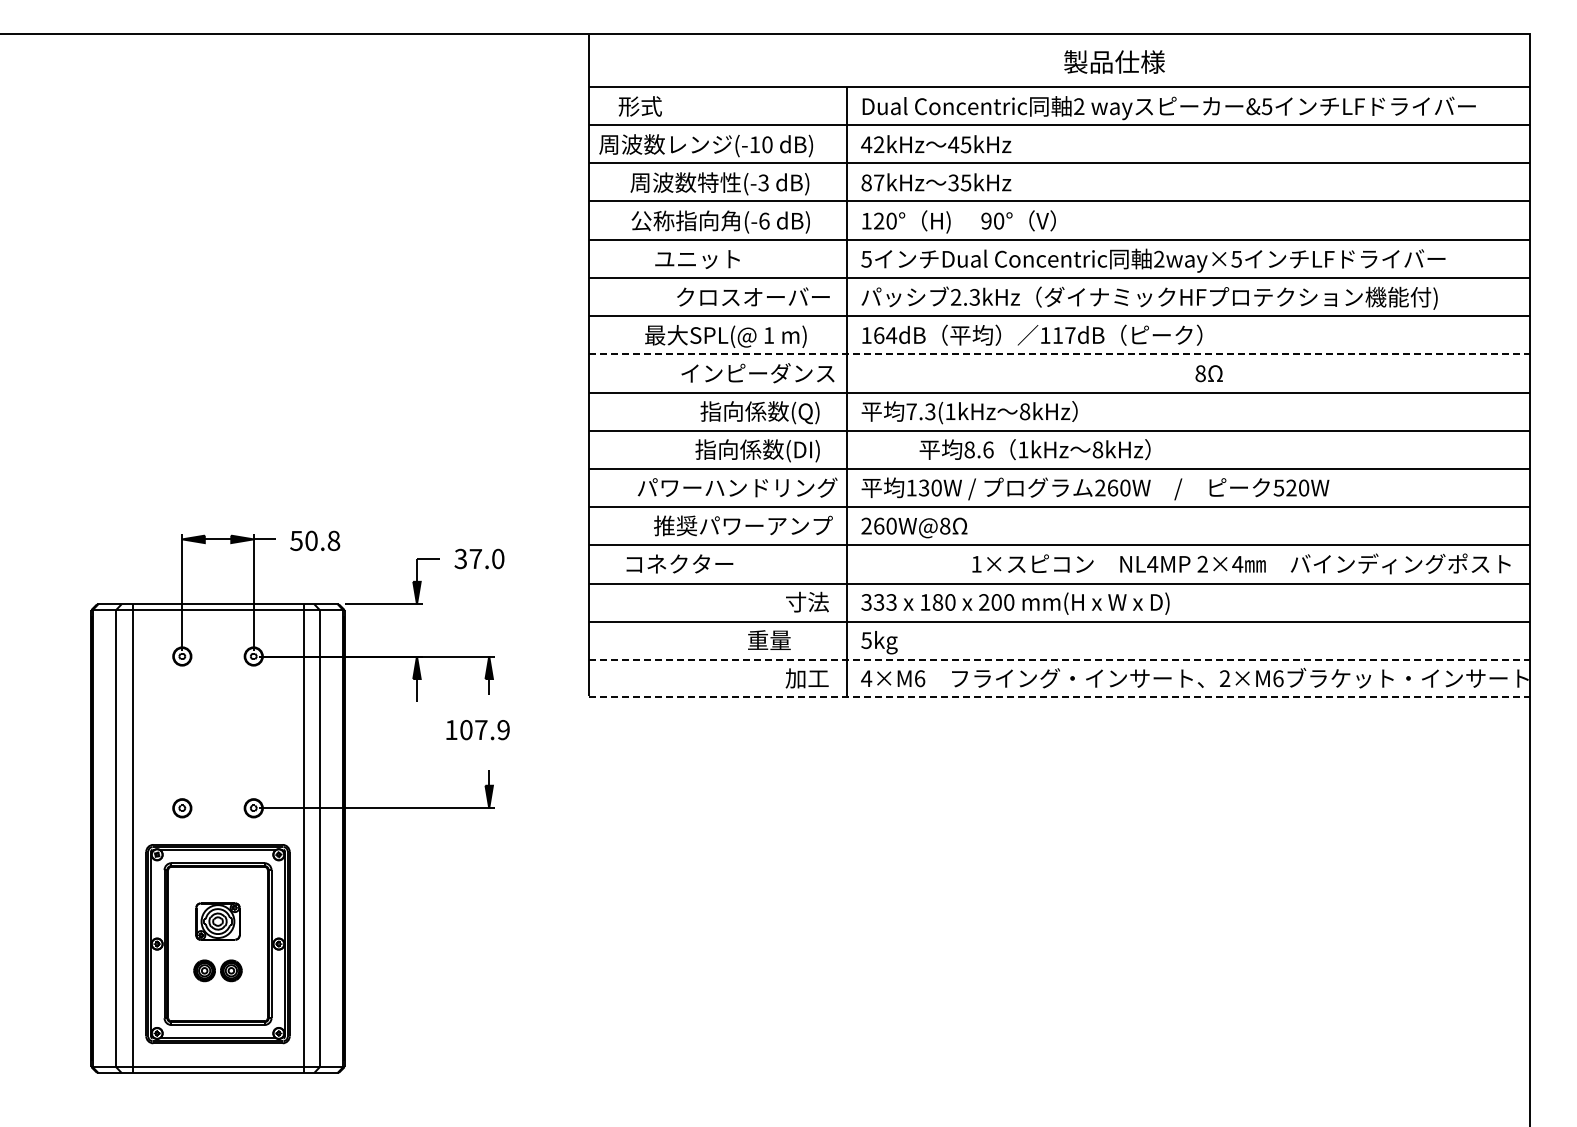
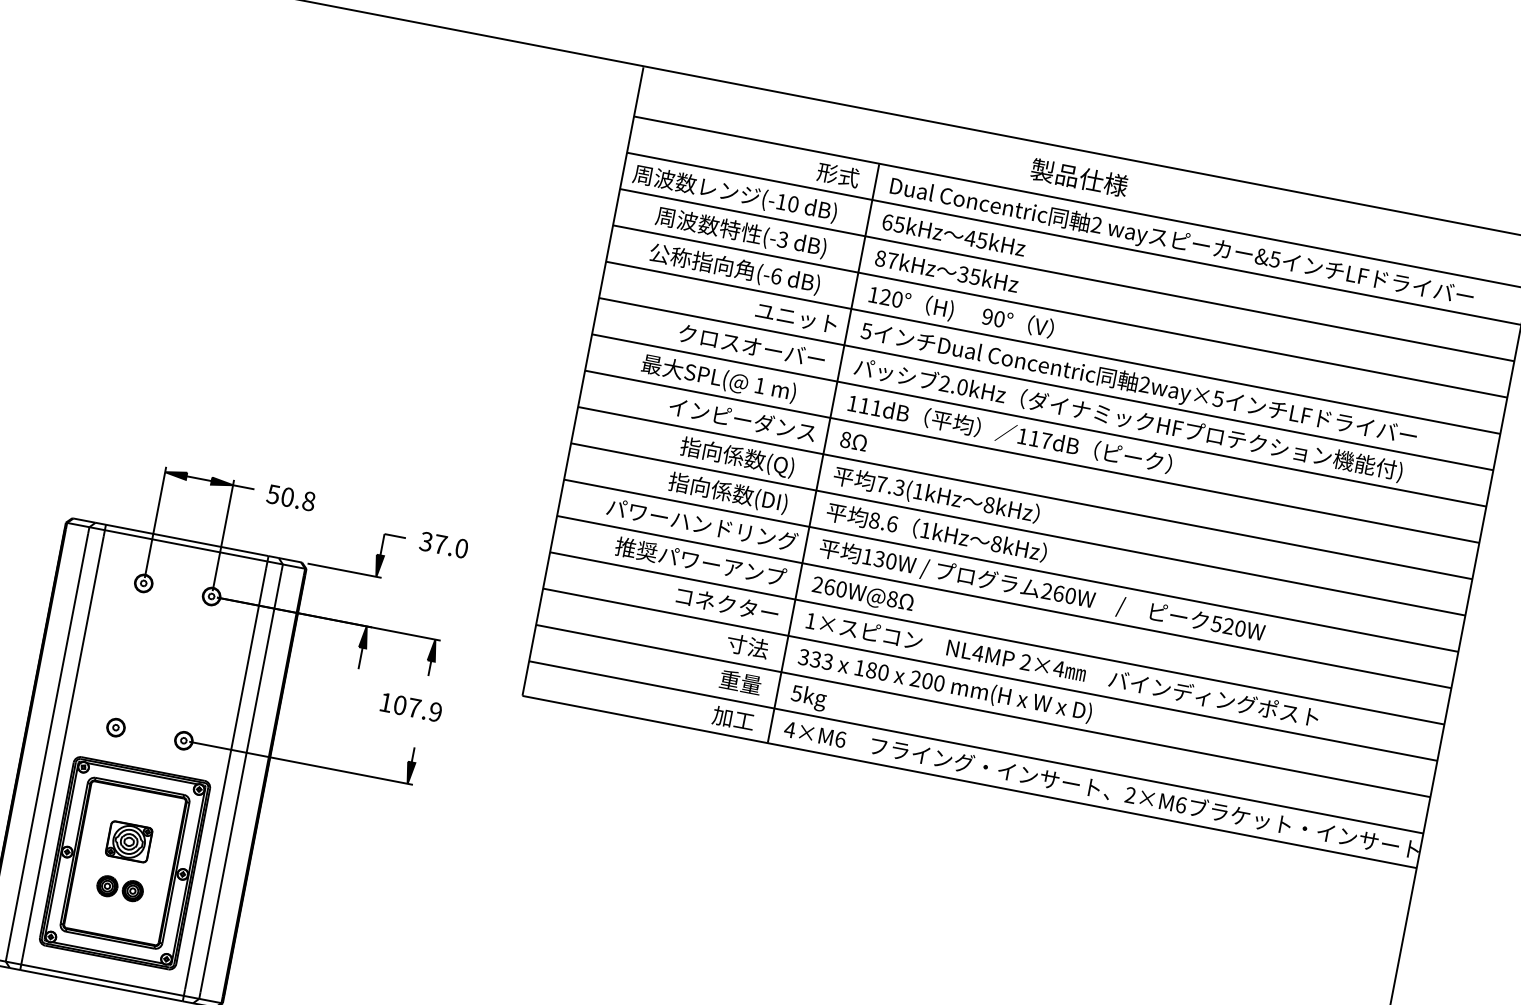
text: (1114, 61) -> (1079, 177), moved
text: (639, 106) -> (837, 175), moved
text: (872, 144) -> (893, 223), 42kHz -> 65kHz
text: (697, 259) -> (796, 317), moved
text: (974, 297) -> (962, 387), 2.3kHz -> 2.0kHz
text: (885, 335) -> (870, 407), 164dB -> 111dB
line: (1059, 354) -> (1032, 457), dashed -> solid
text: (1208, 373) -> (853, 441), moved
text: (1034, 449) -> (936, 532), moved
text: (679, 563) -> (727, 604), moved
text: (1241, 563) -> (1062, 668), moved
text: (769, 639) -> (740, 681), moved
line: (1059, 660) -> (976, 747), dashed -> solid
line: (1059, 696) -> (969, 781), dashed -> solid

